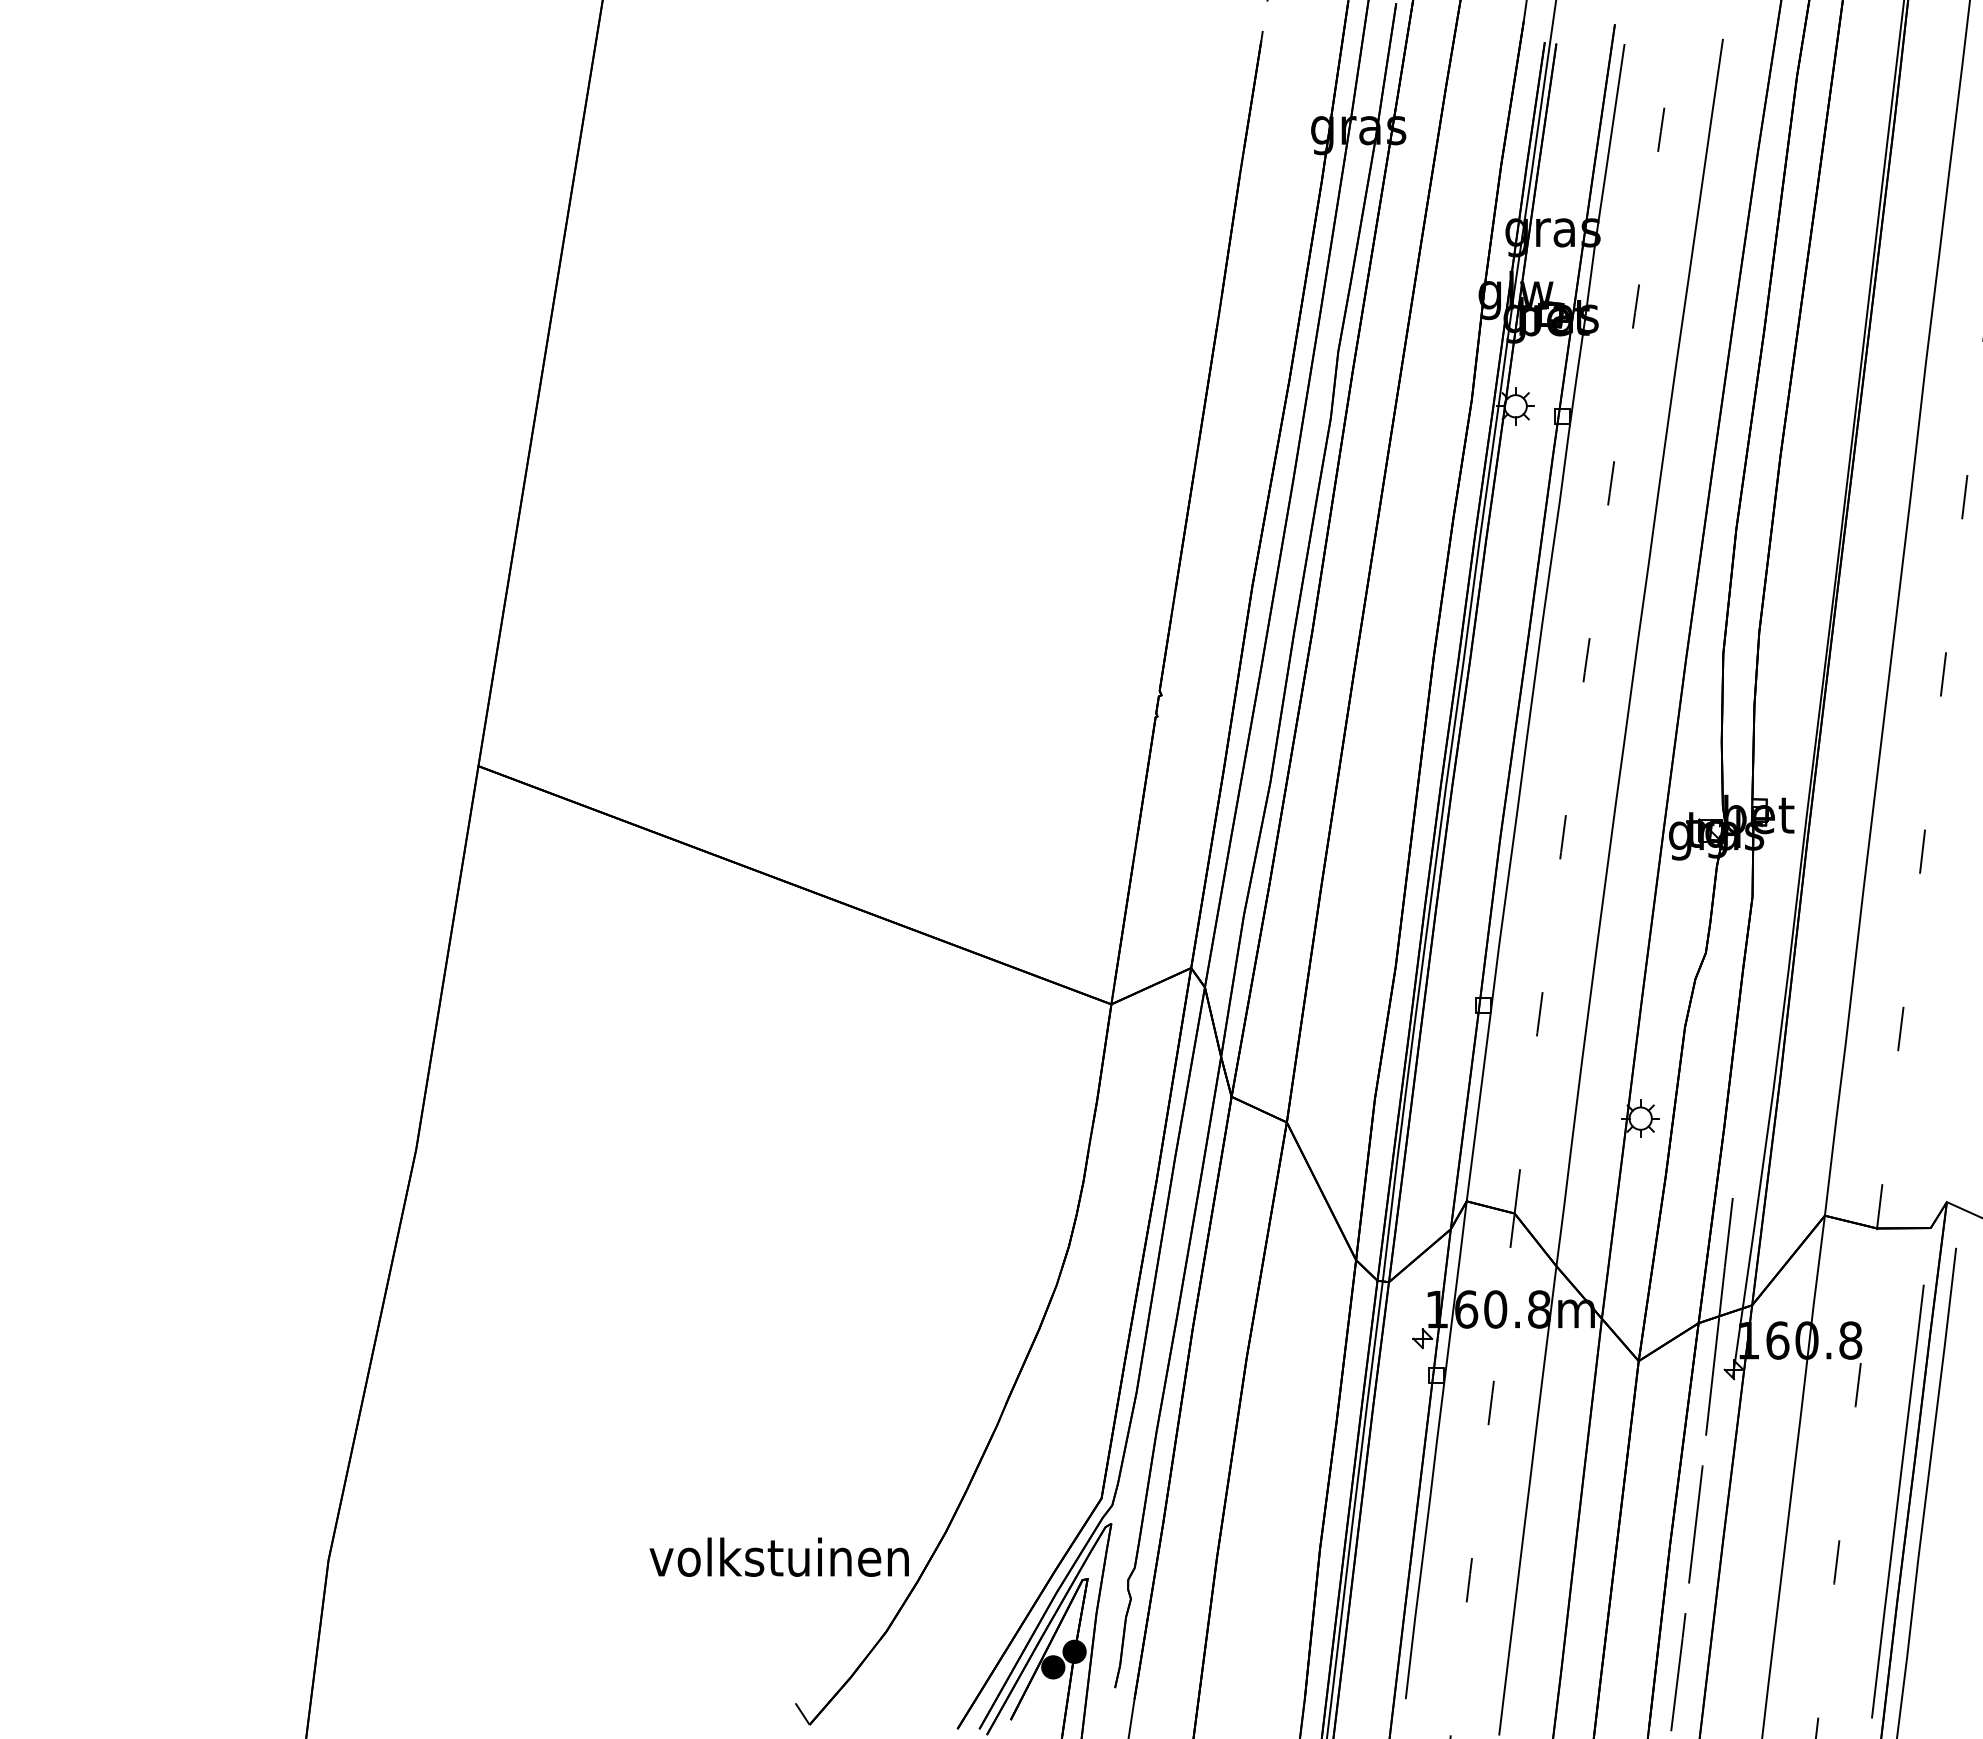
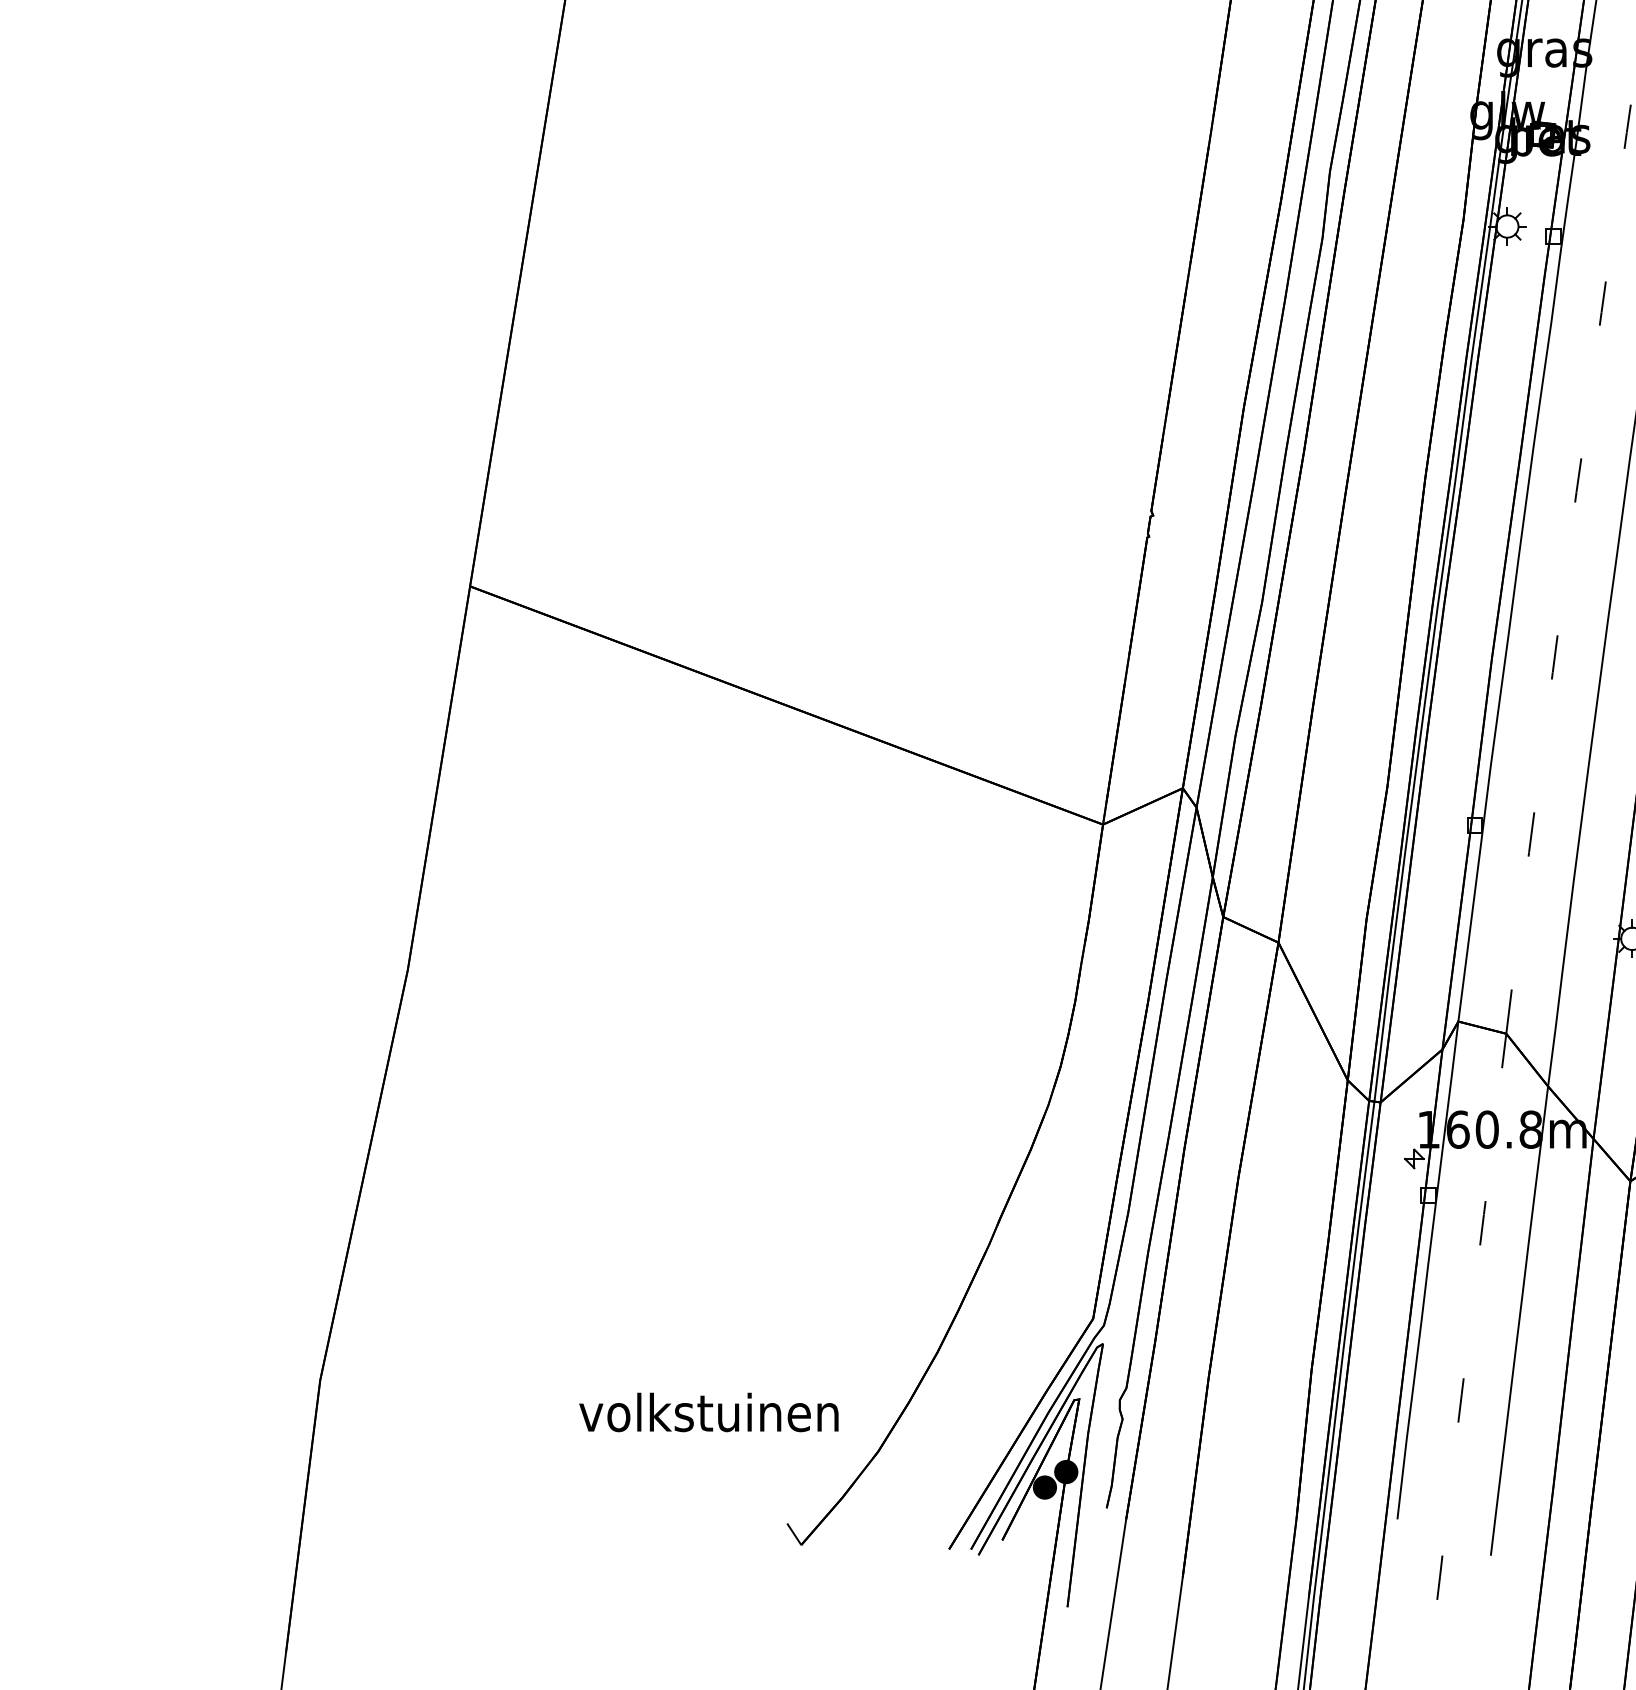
text: (778, 1556) -> (708, 1411), moved

